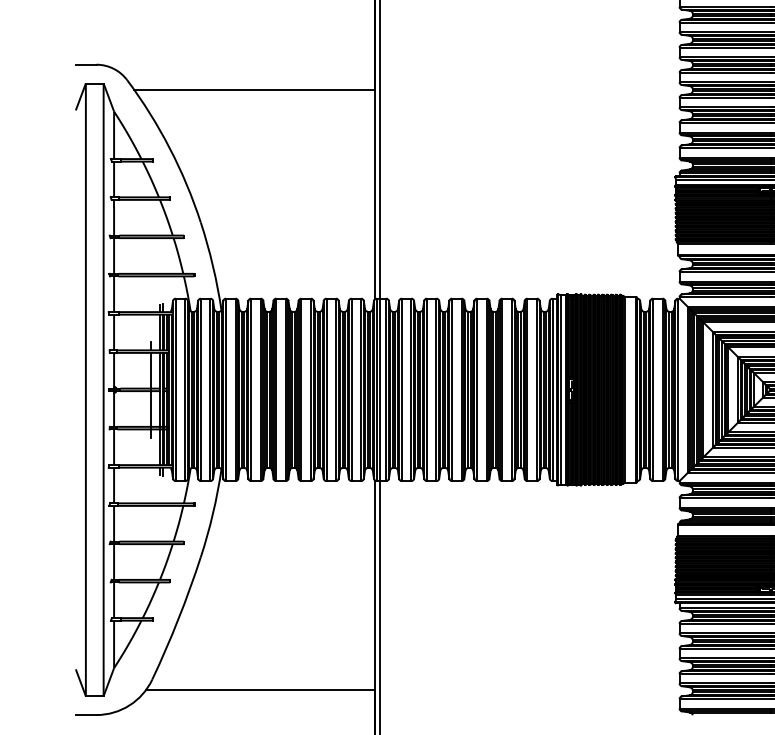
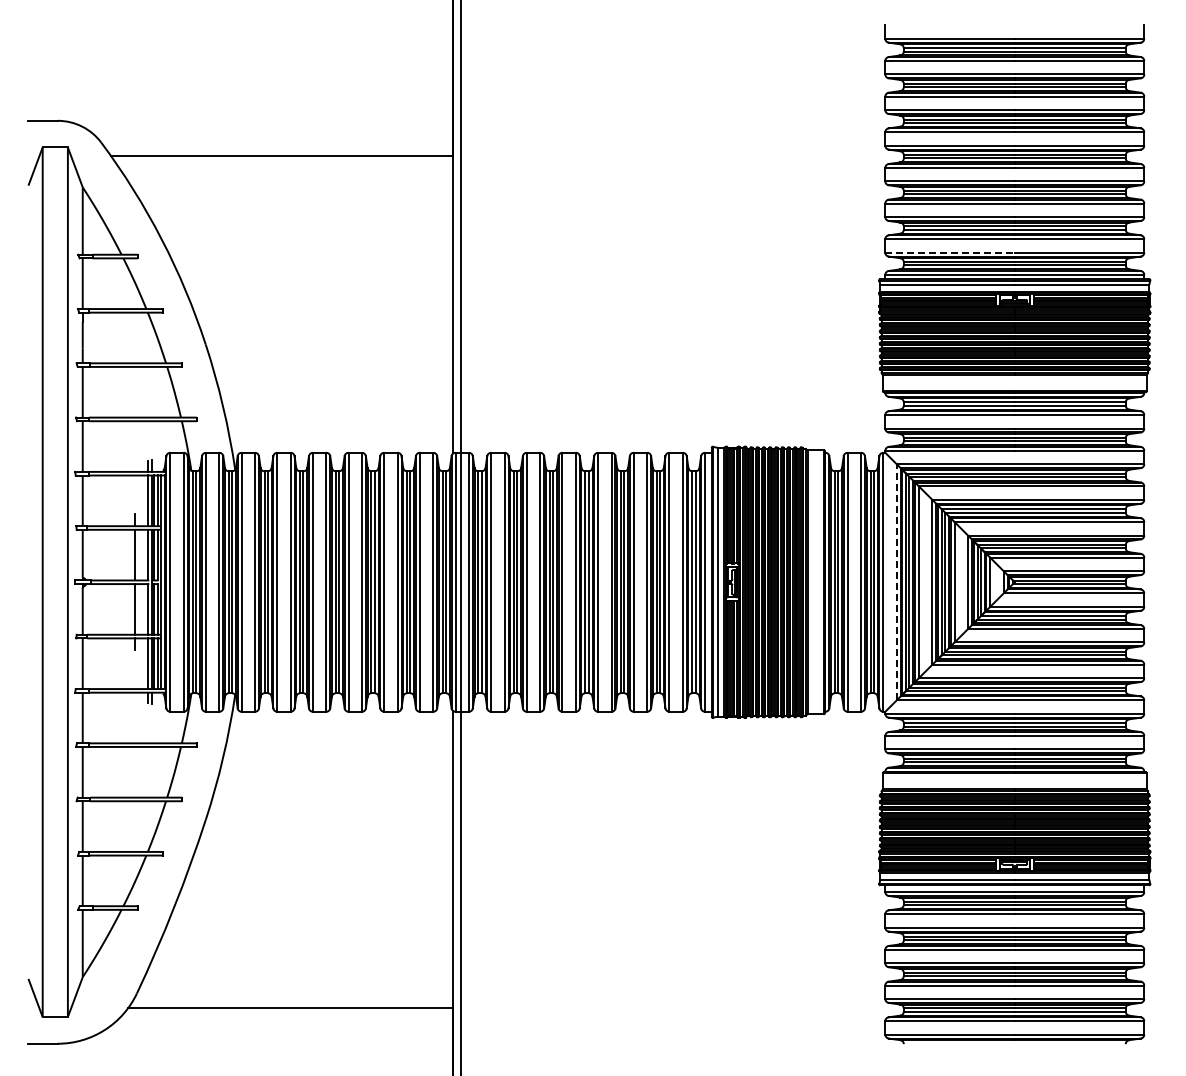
line: (725, 157) -> (950, 252), solid -> dashed
line: (687, 389) -> (896, 581), solid -> dashed

